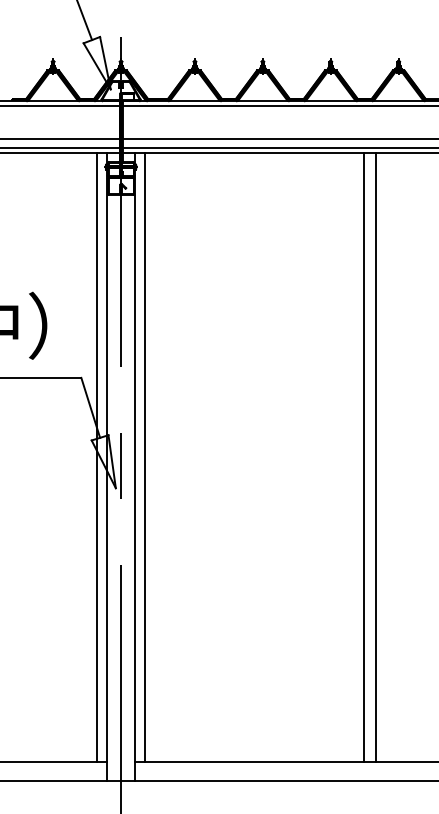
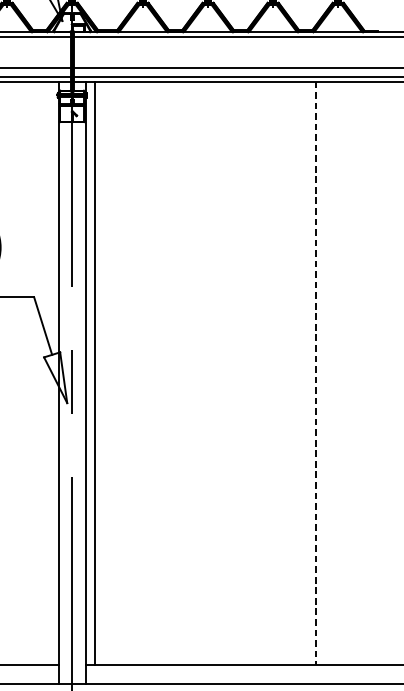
line: (97, 456) -> (49, 372), removed
line: (363, 456) -> (304, 372), removed
line: (375, 457) -> (316, 373), solid -> dashed

